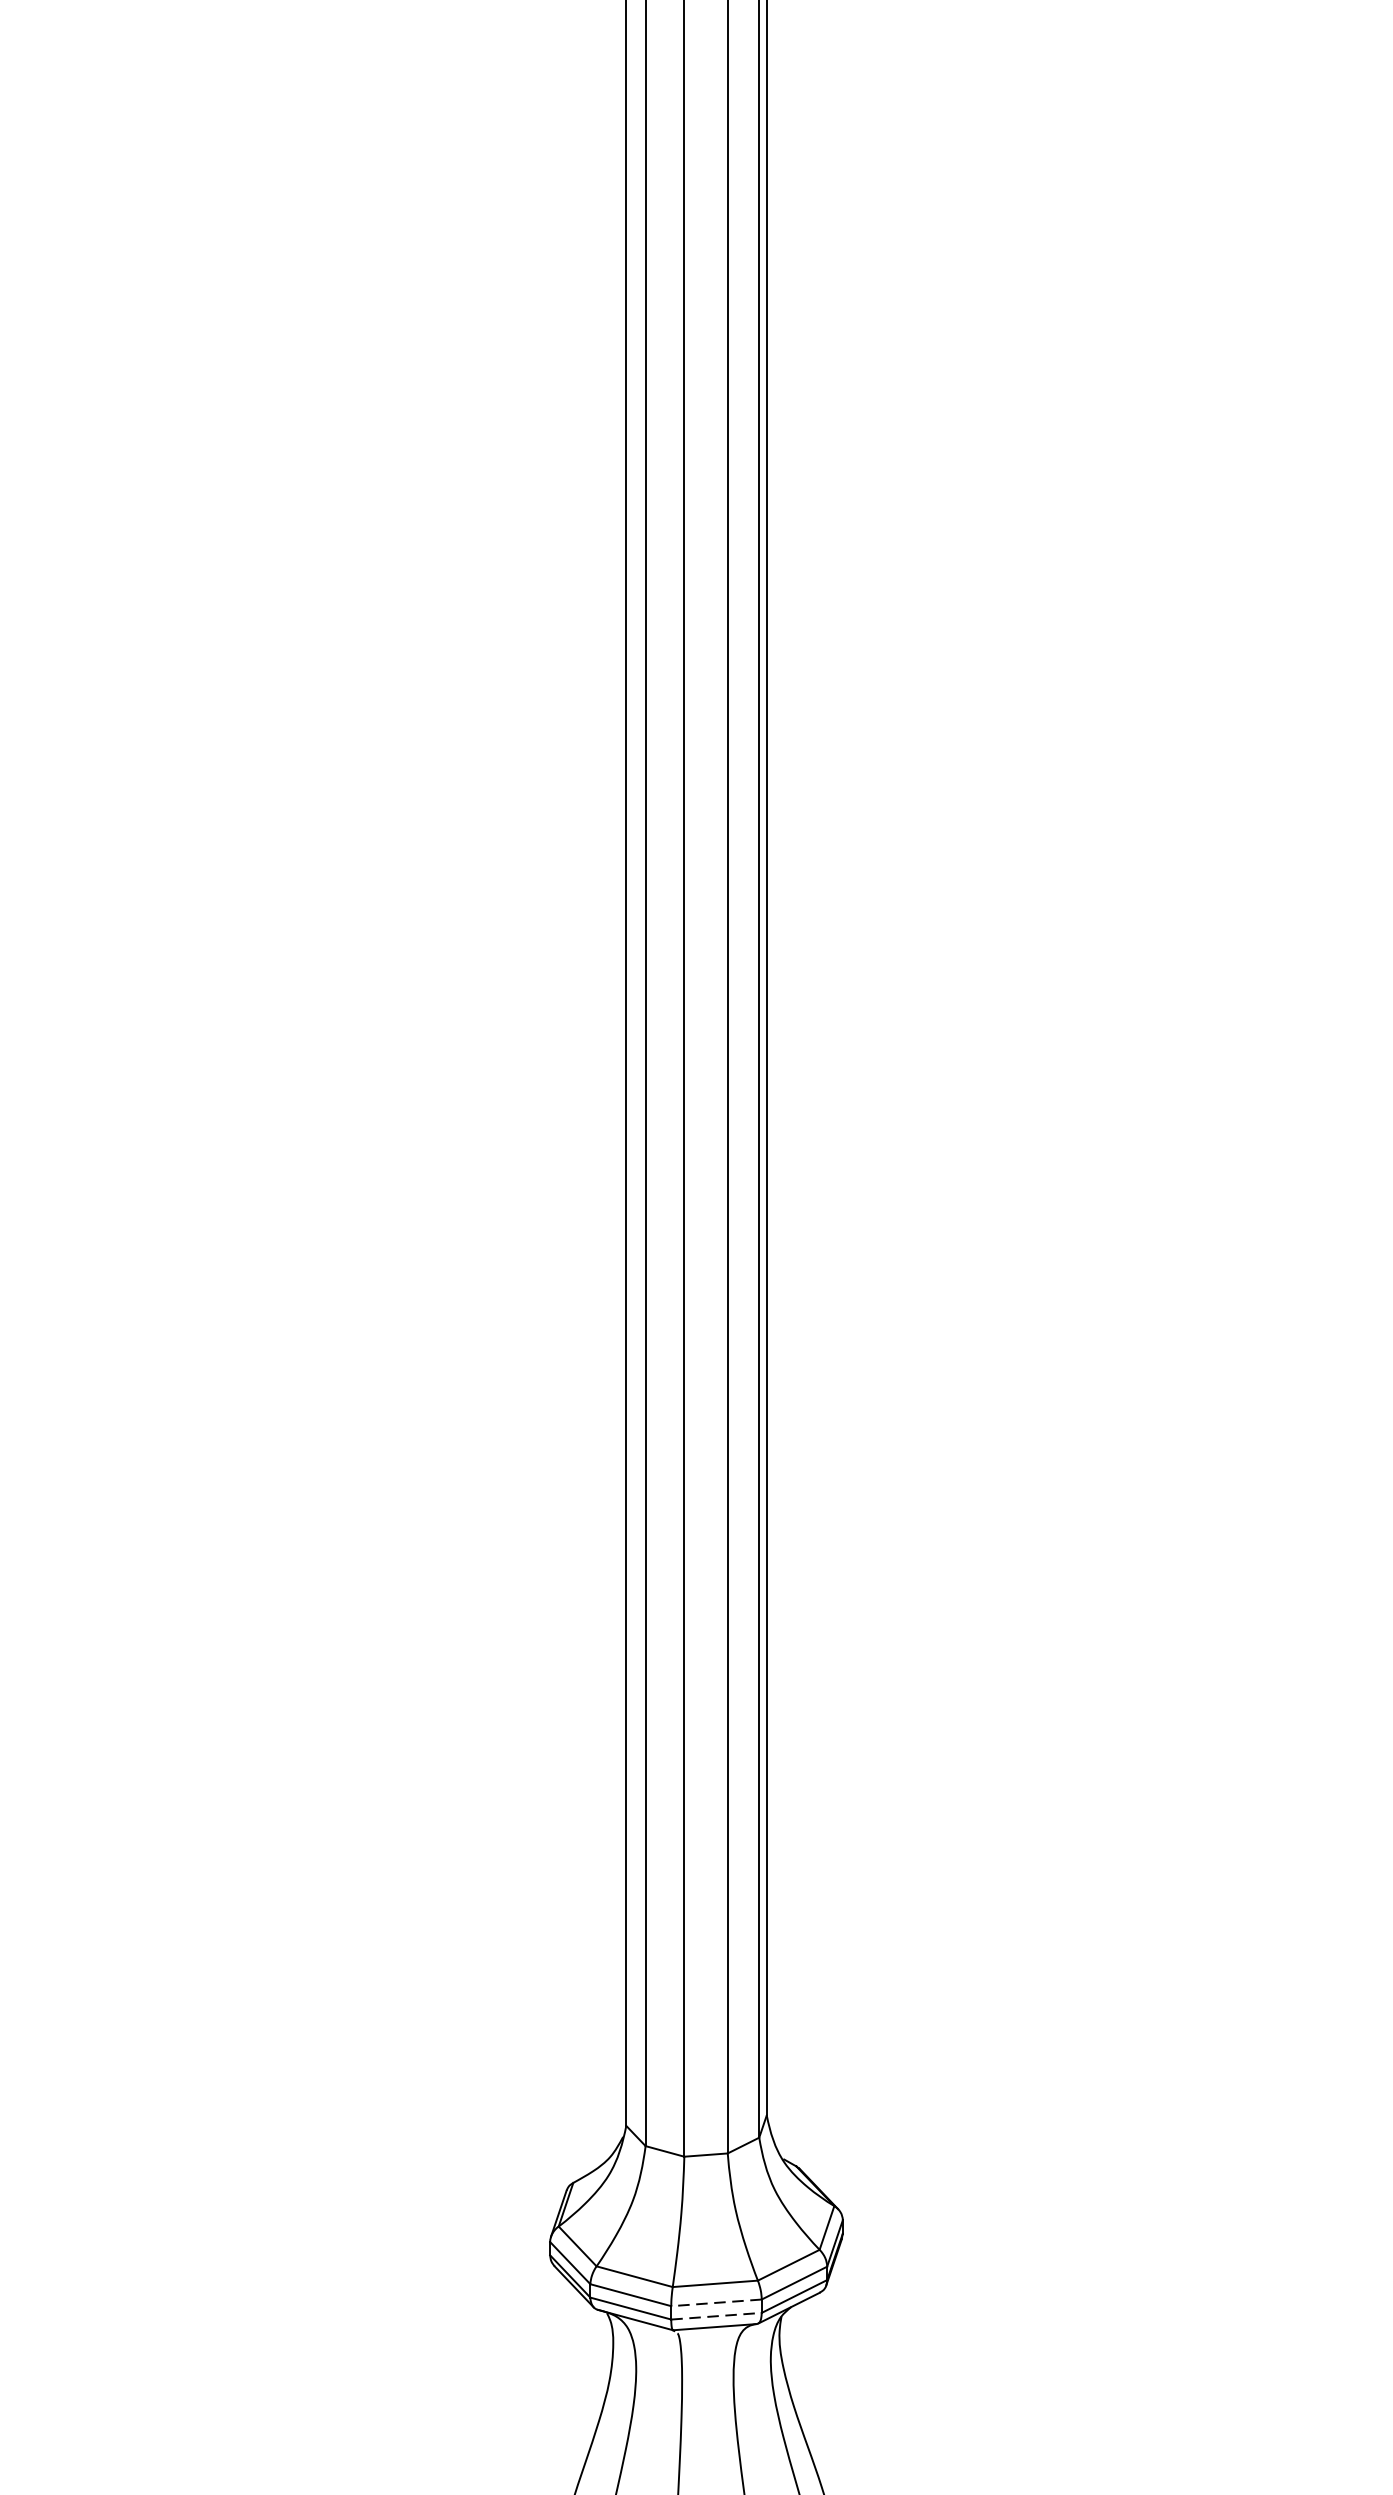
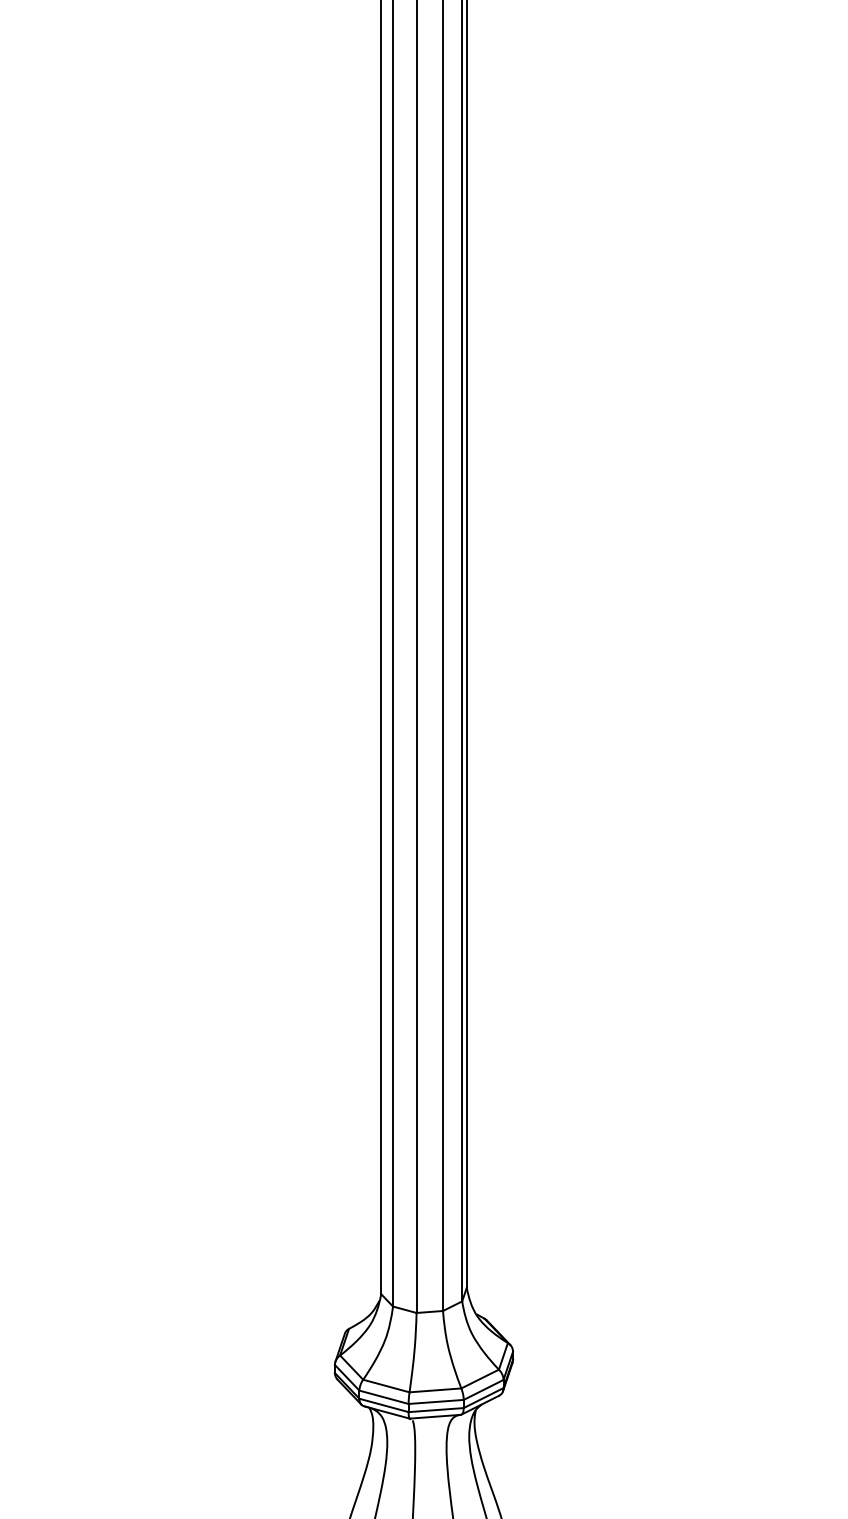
line: (717, 2302) -> (436, 1401), dashed -> solid
line: (717, 2316) -> (436, 1410), dashed -> solid

